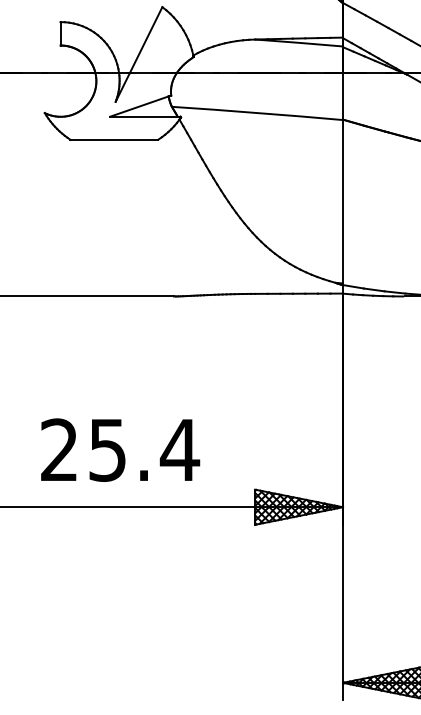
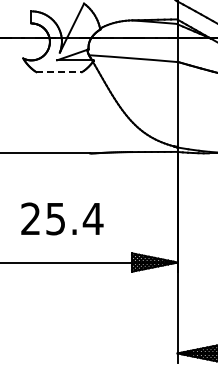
line: (114, 140) -> (59, 72), solid -> dashed
text: (120, 449) -> (62, 218), moved

